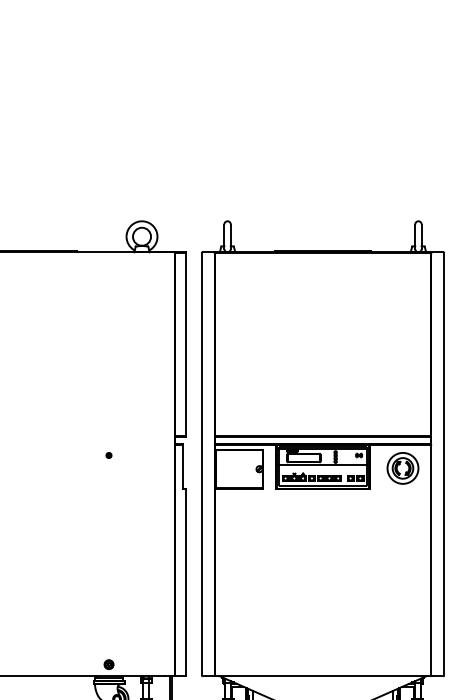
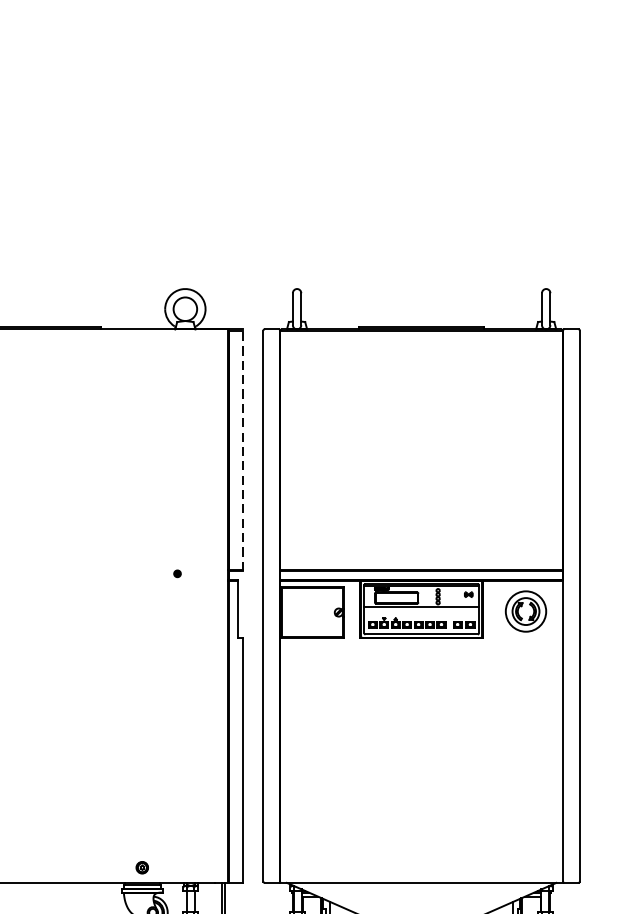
line: (186, 344) -> (243, 449), solid -> dashed
part: (108, 455) -> (176, 573), moved

